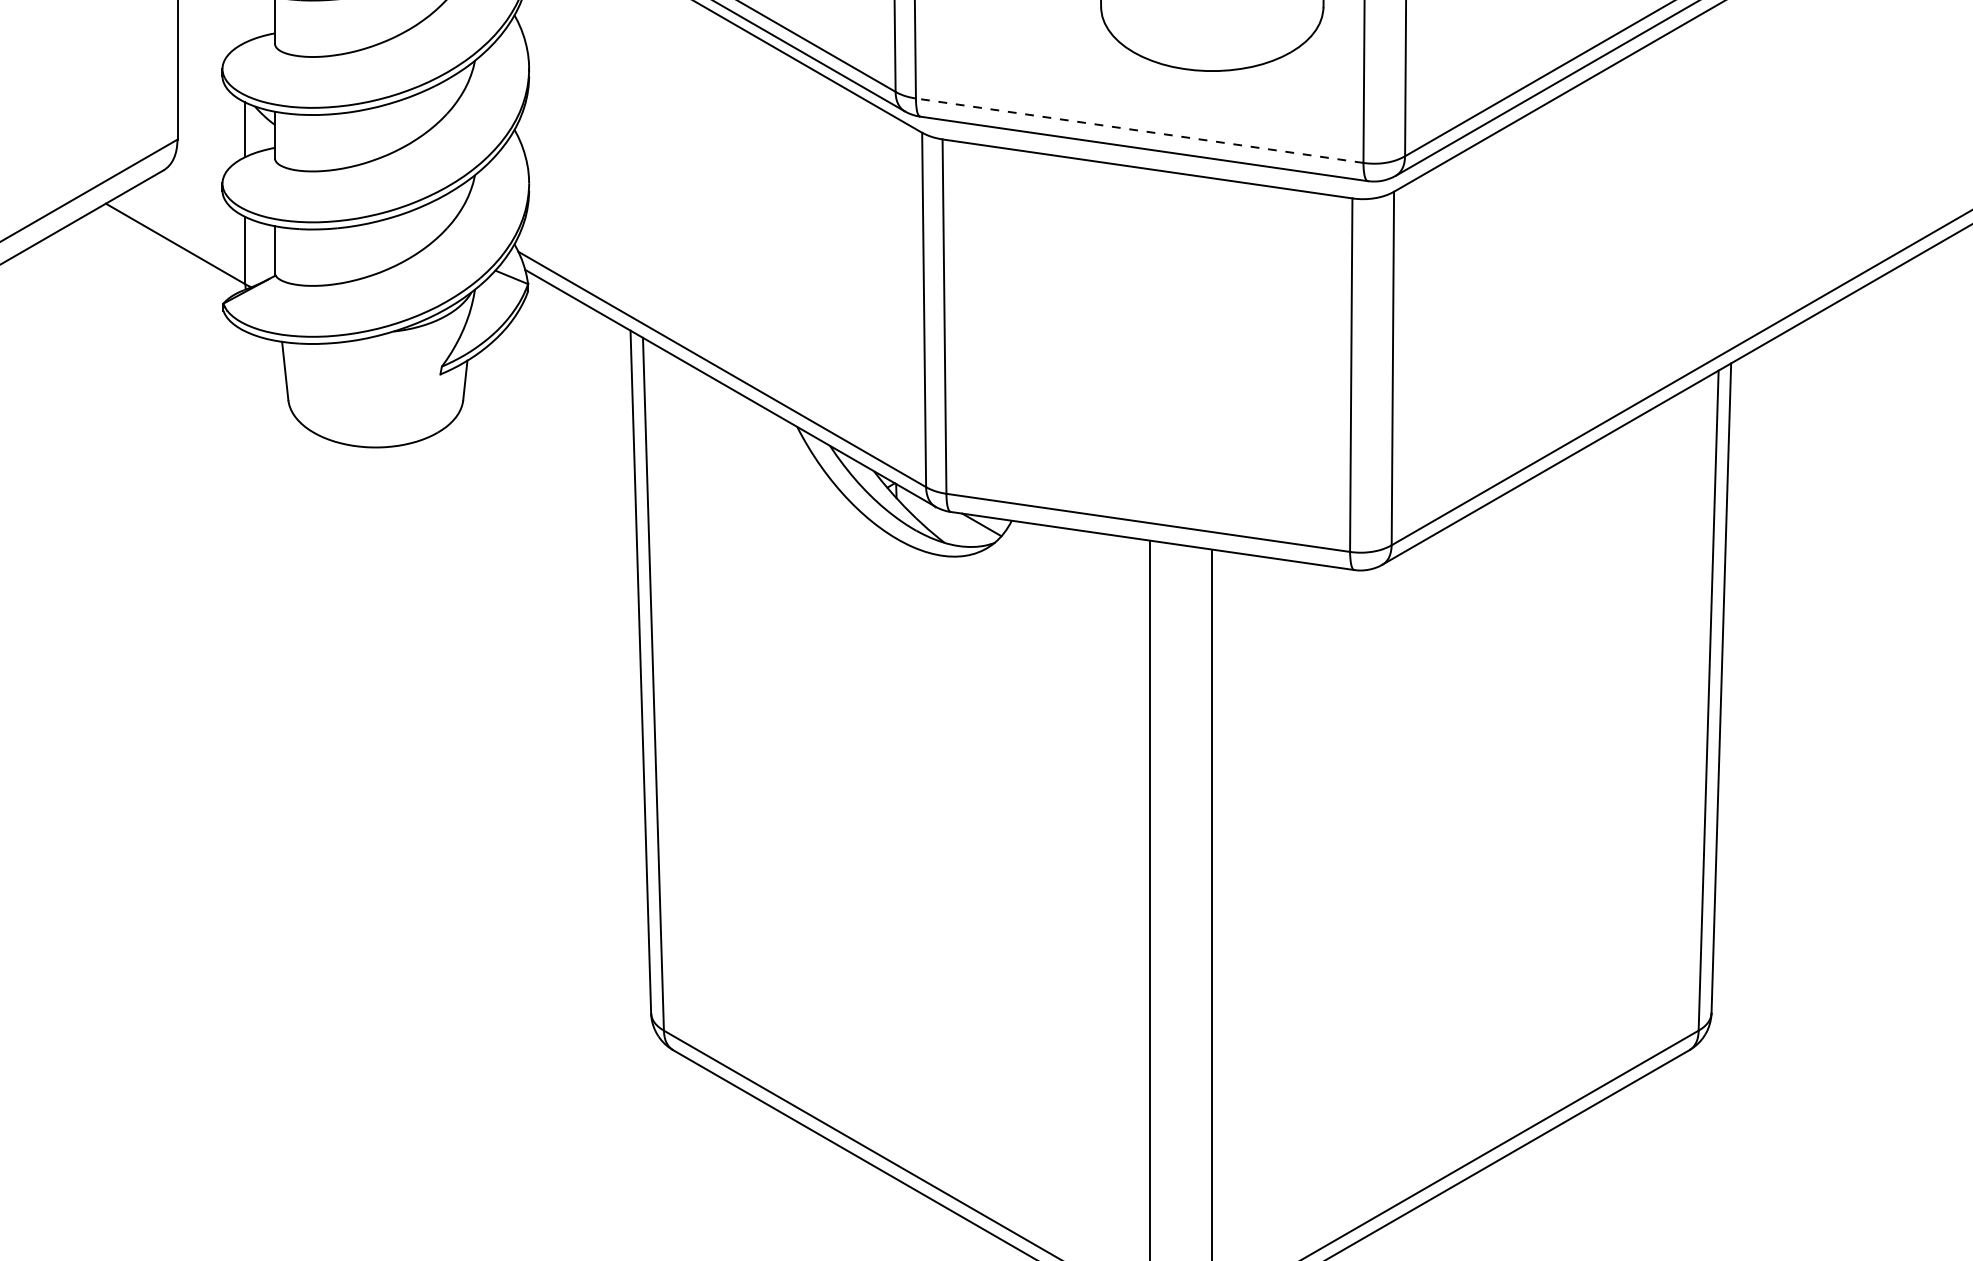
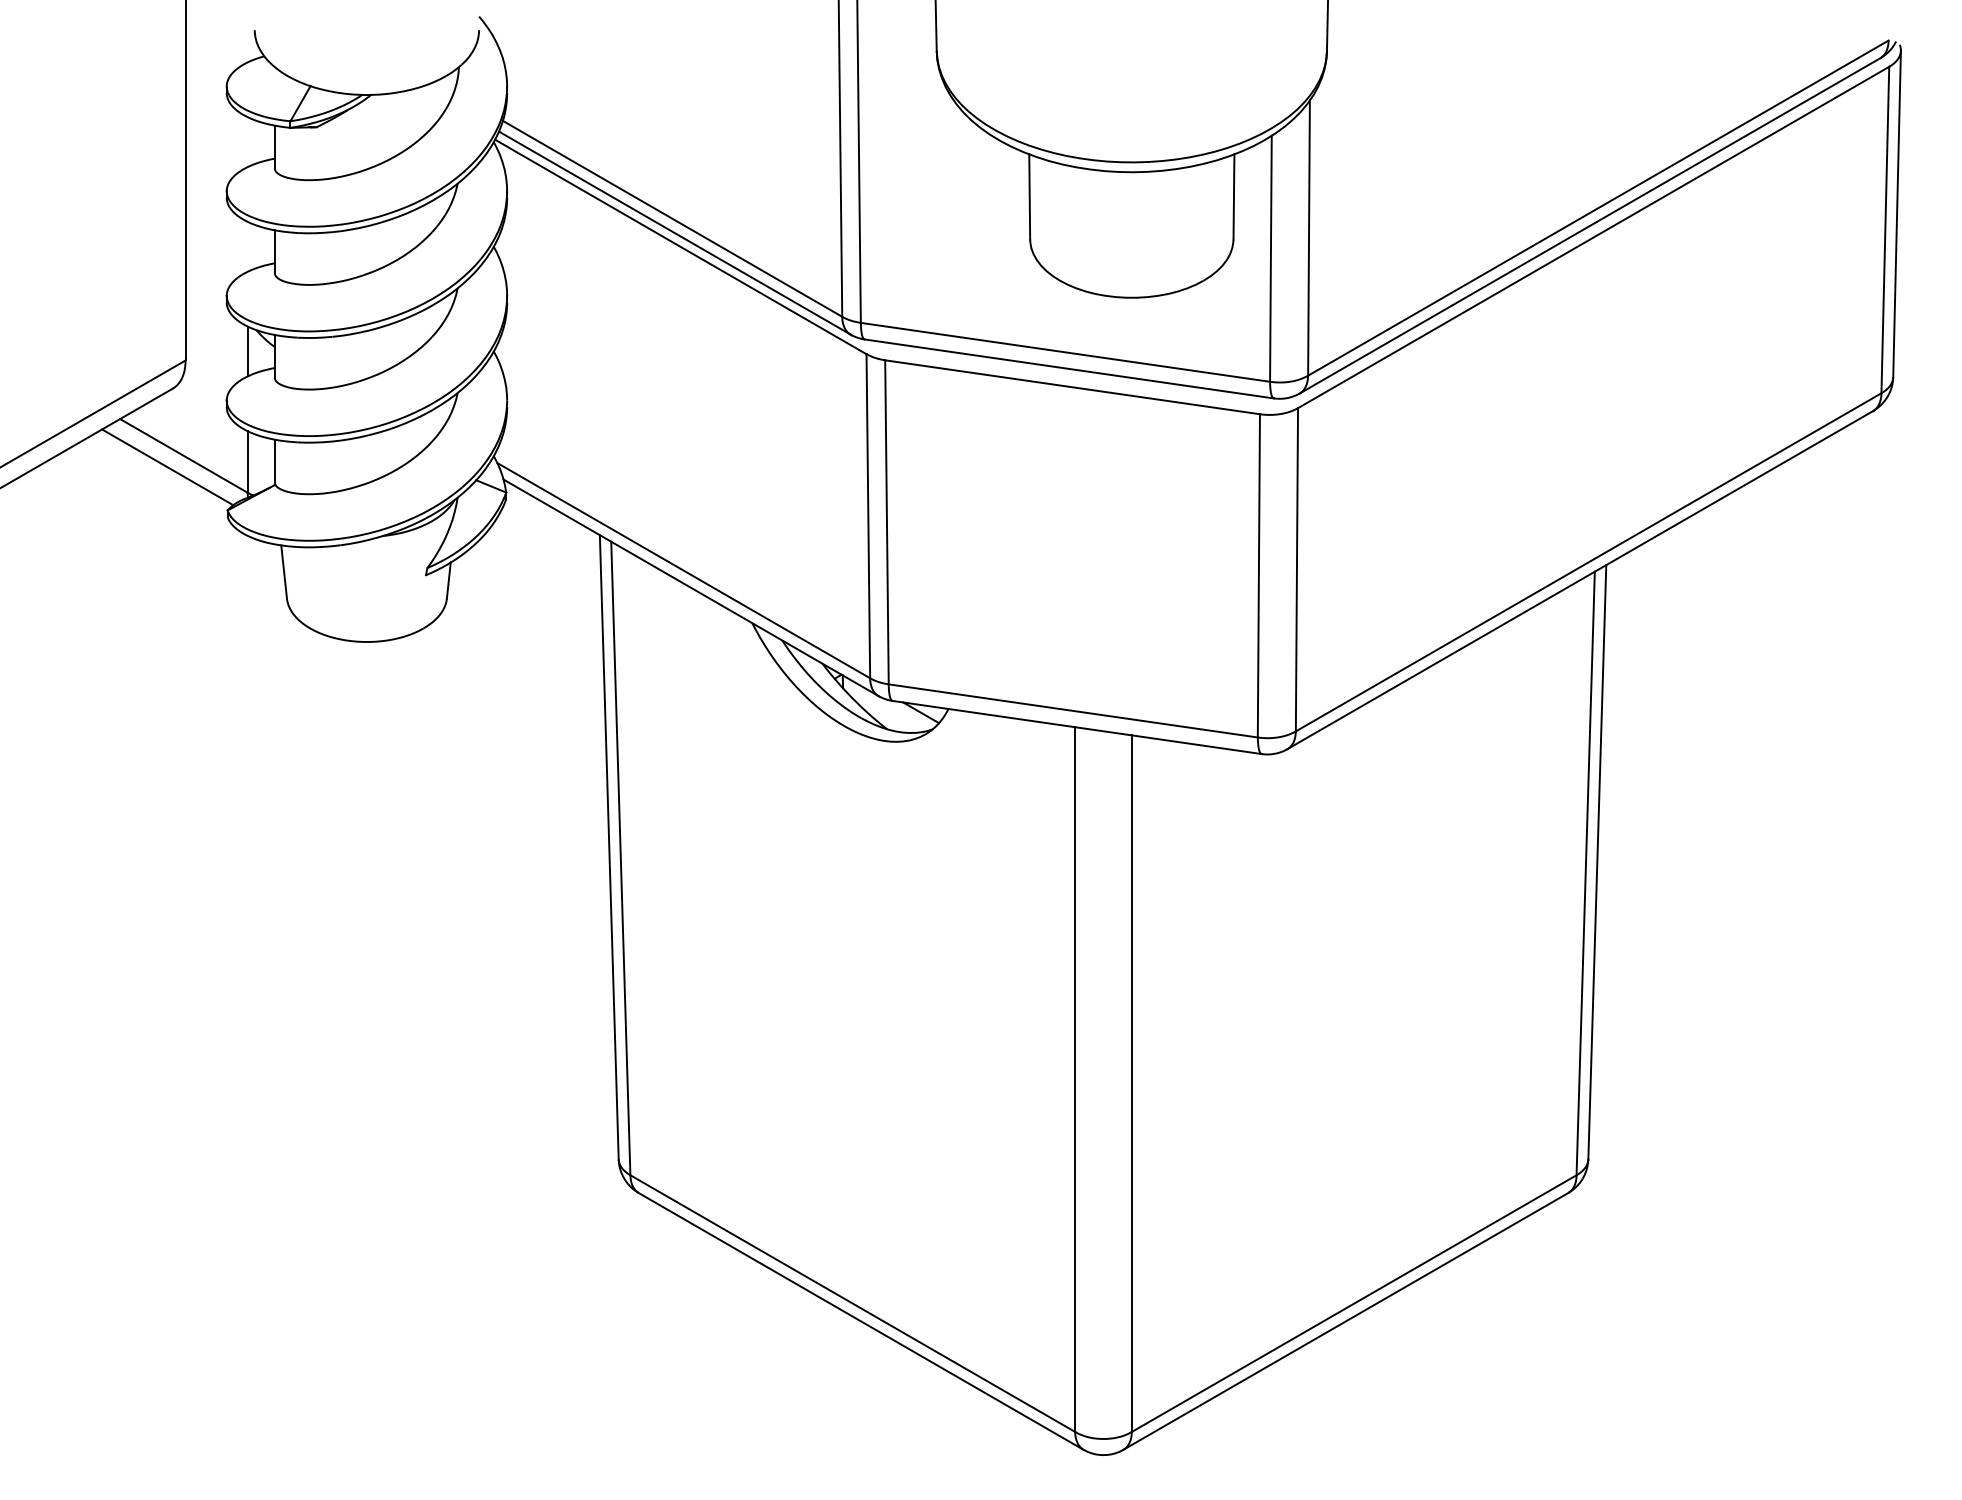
line: (1139, 130) -> (1065, 352), dashed -> solid
line: (157, 256) -> (167, 467), added

